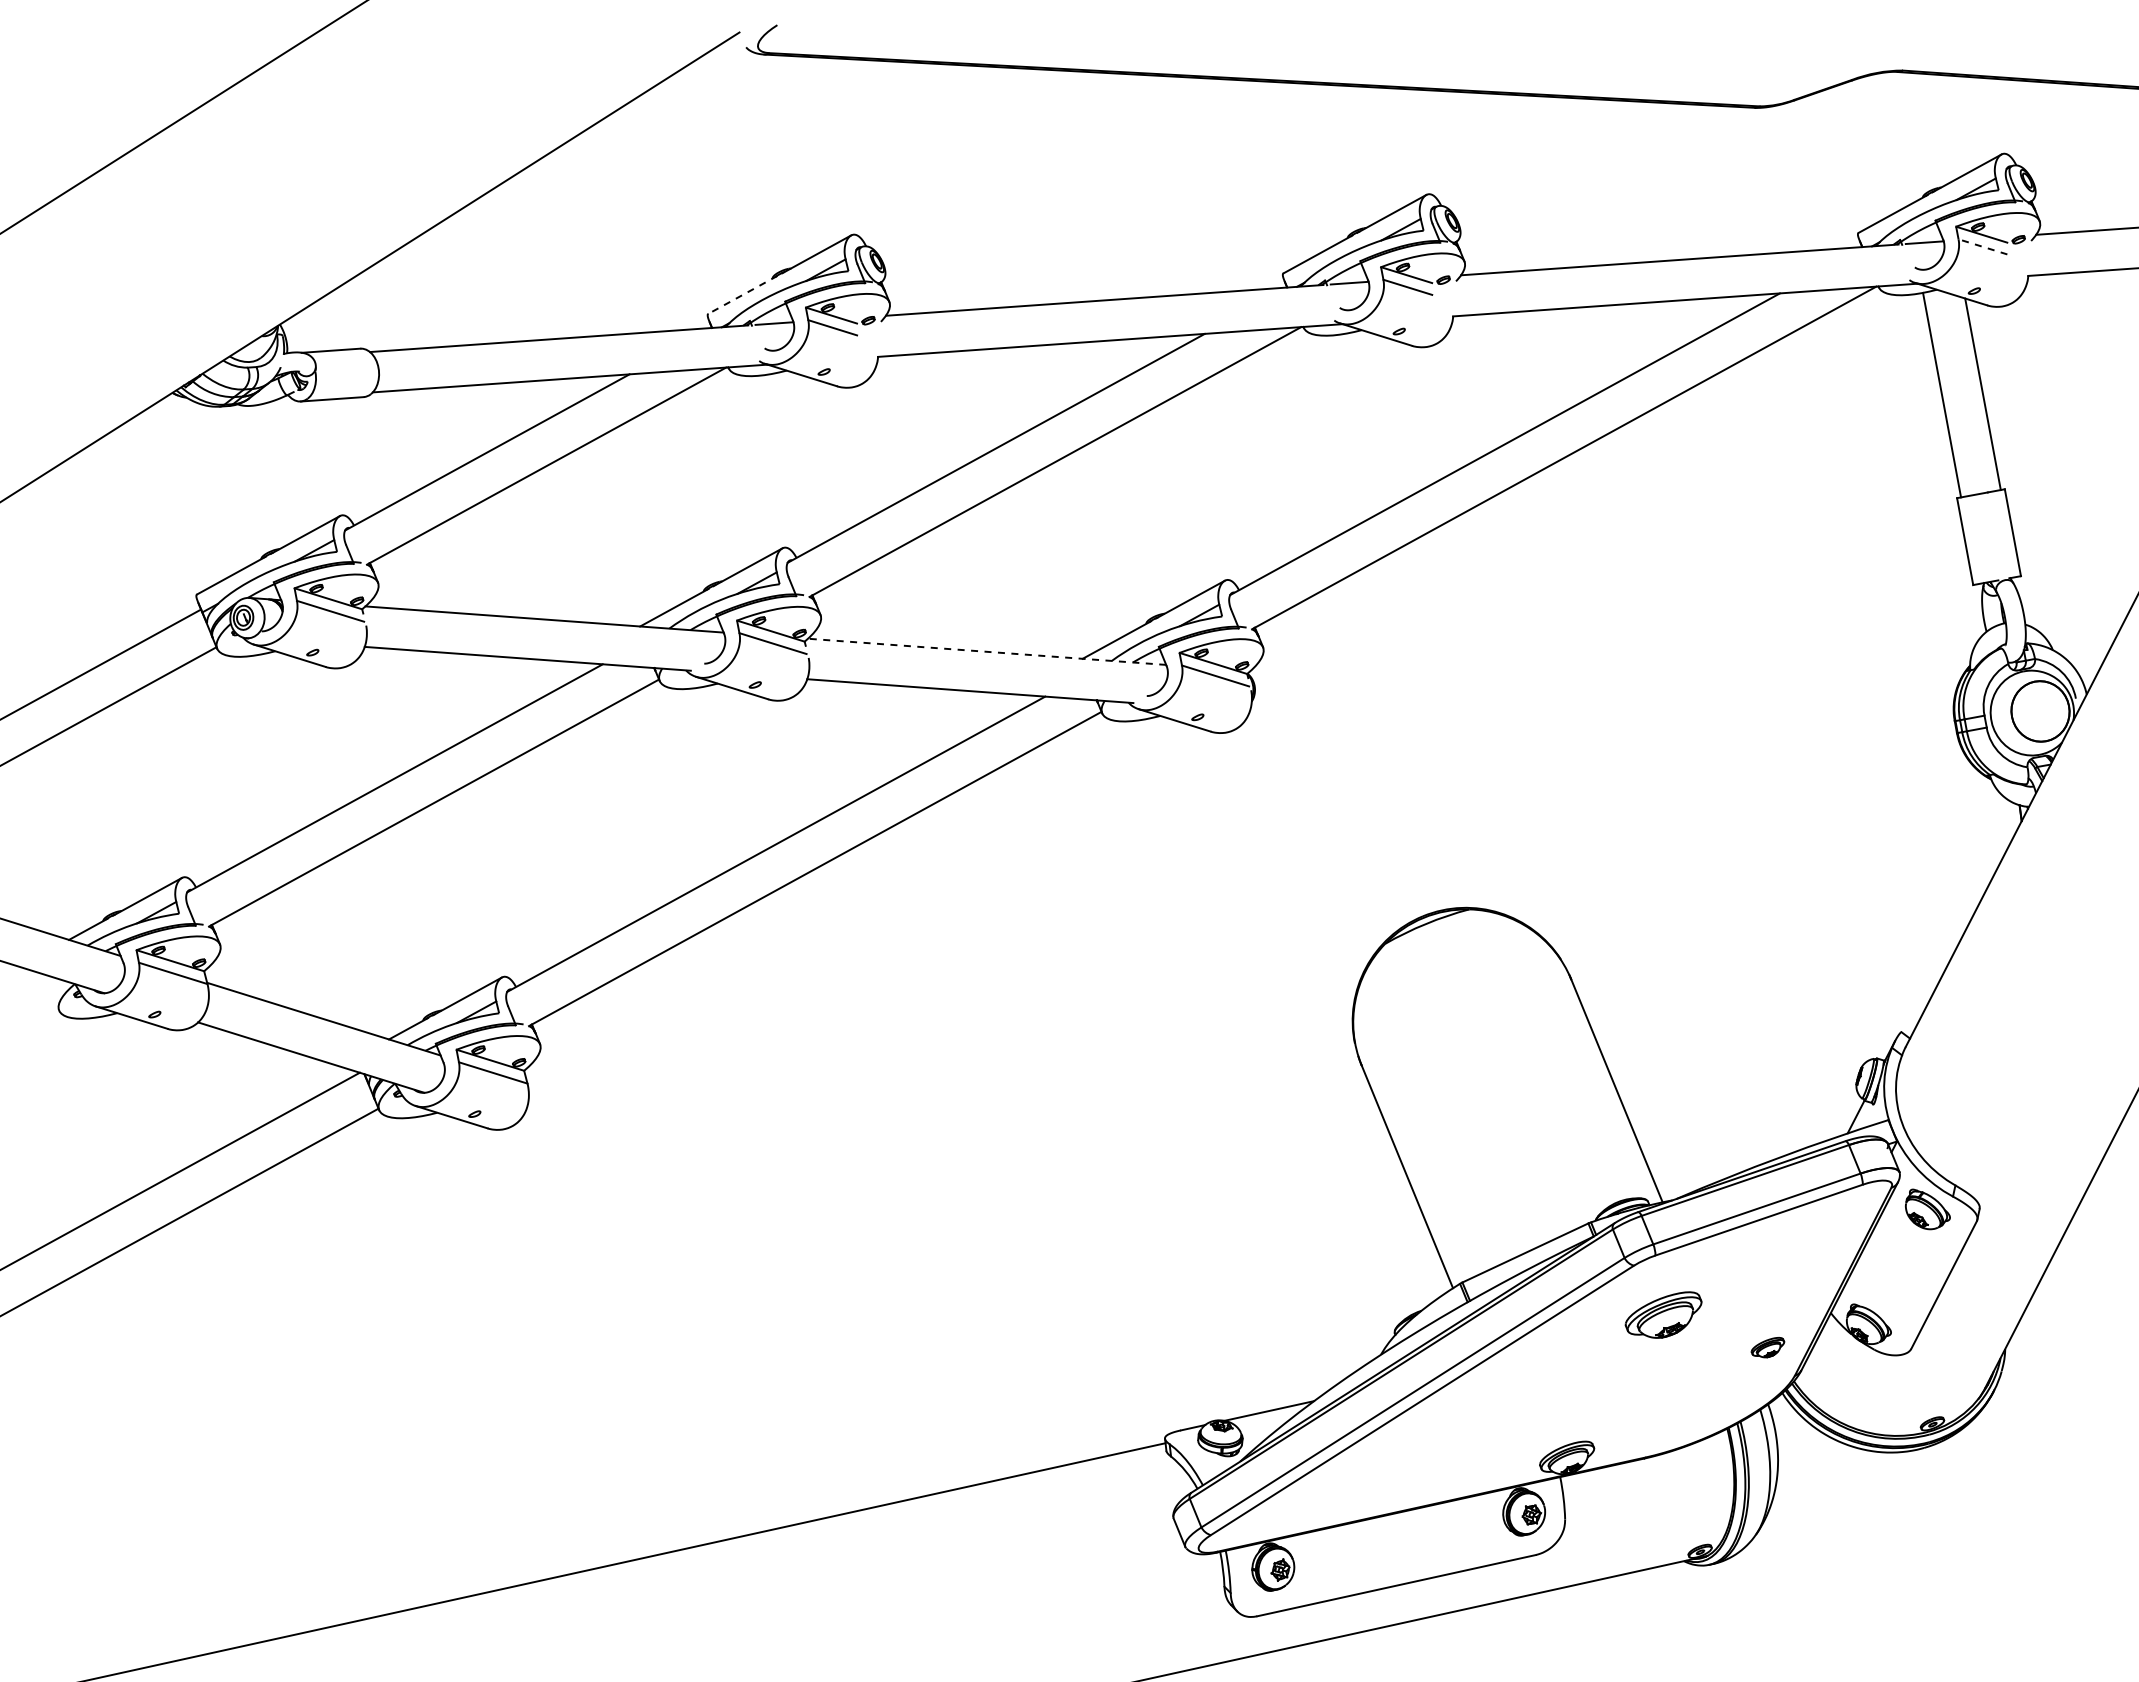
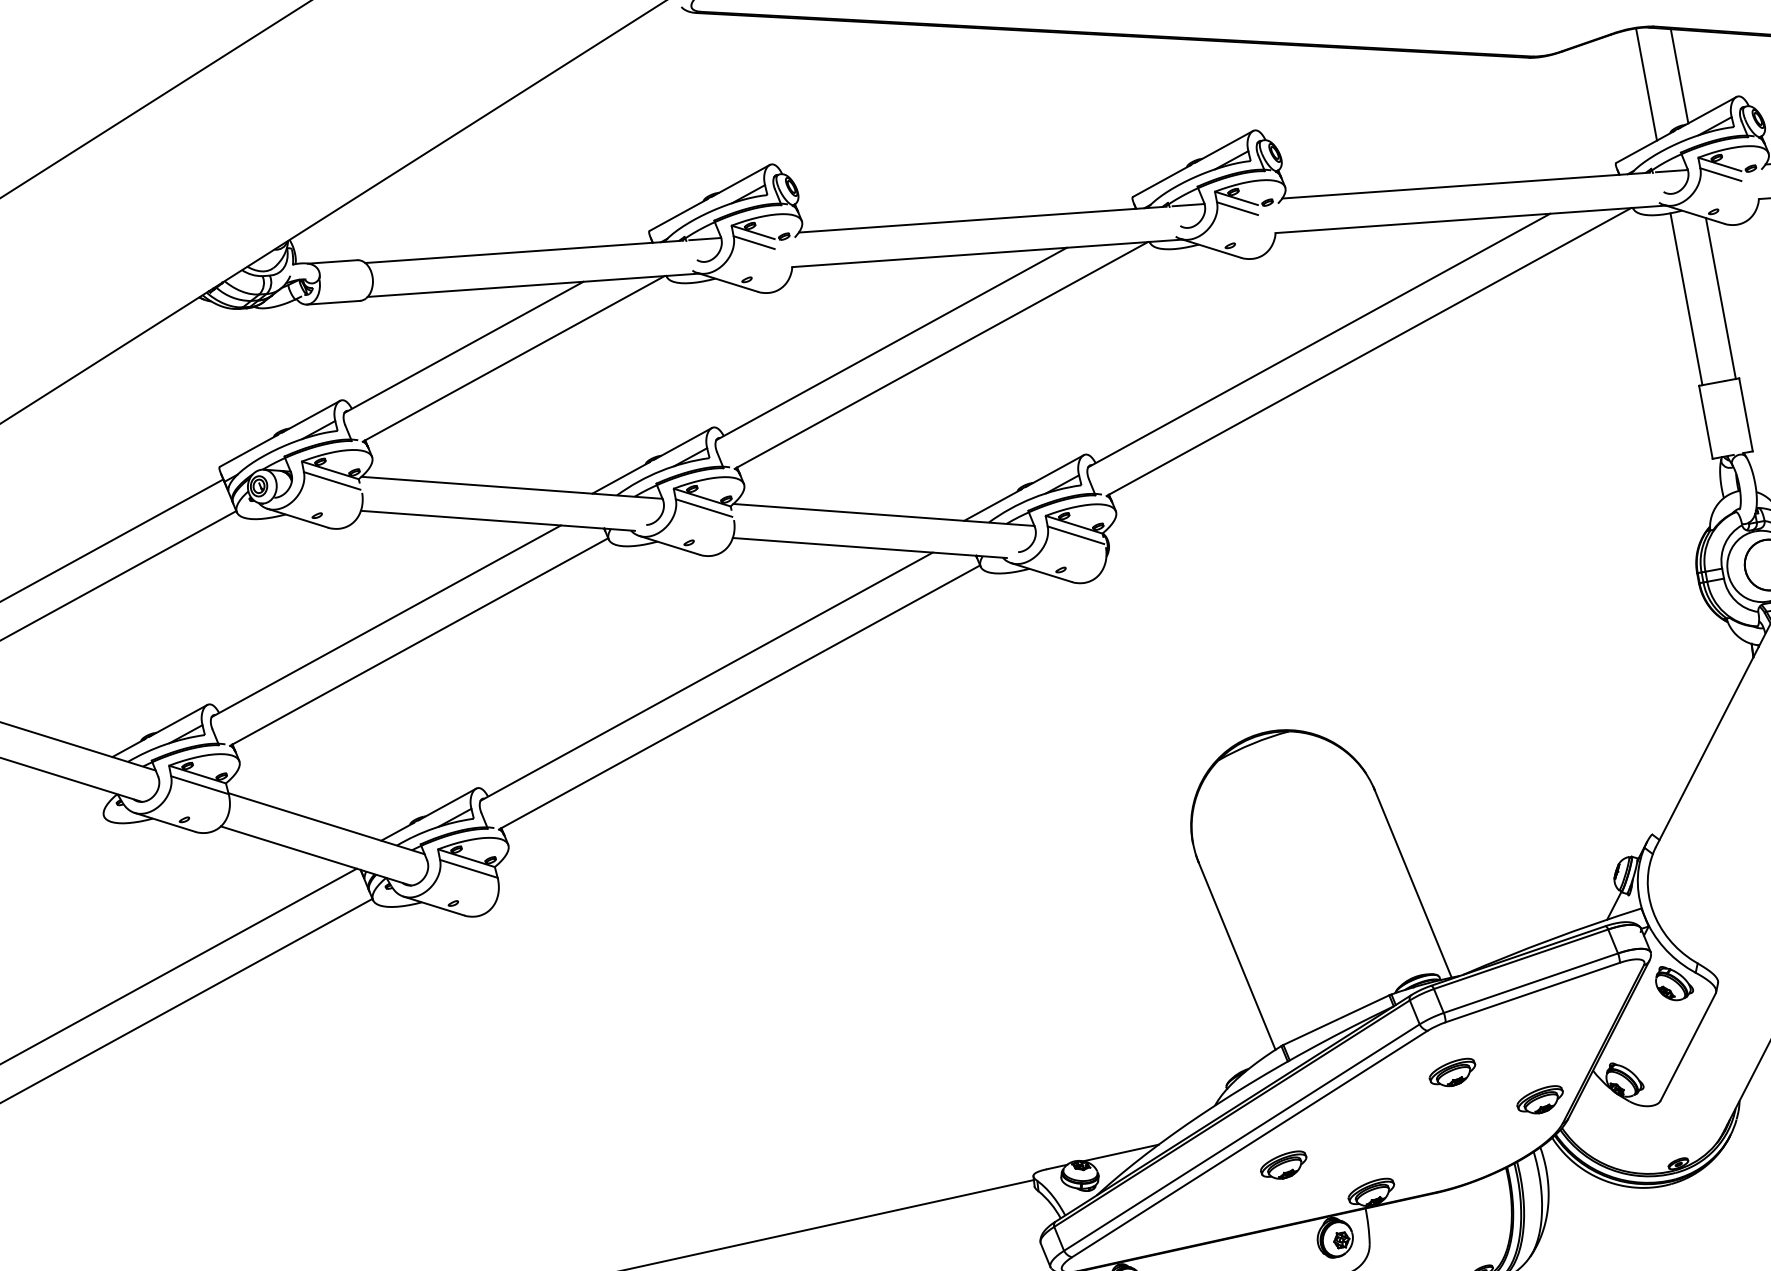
line: (1933, 129) -> (1679, 76), added
line: (1894, 139) -> (1646, 84), added
line: (1982, 246) -> (1720, 174), dashed -> solid
line: (742, 295) -> (678, 215), dashed -> solid
line: (987, 651) -> (884, 514), dashed -> solid
part: (1663, 1315) -> (1452, 1072), size x0.71
part: (1767, 1347) -> (1539, 1099), size x1.67
part: (1462, 1425) -> (1283, 1165), added

